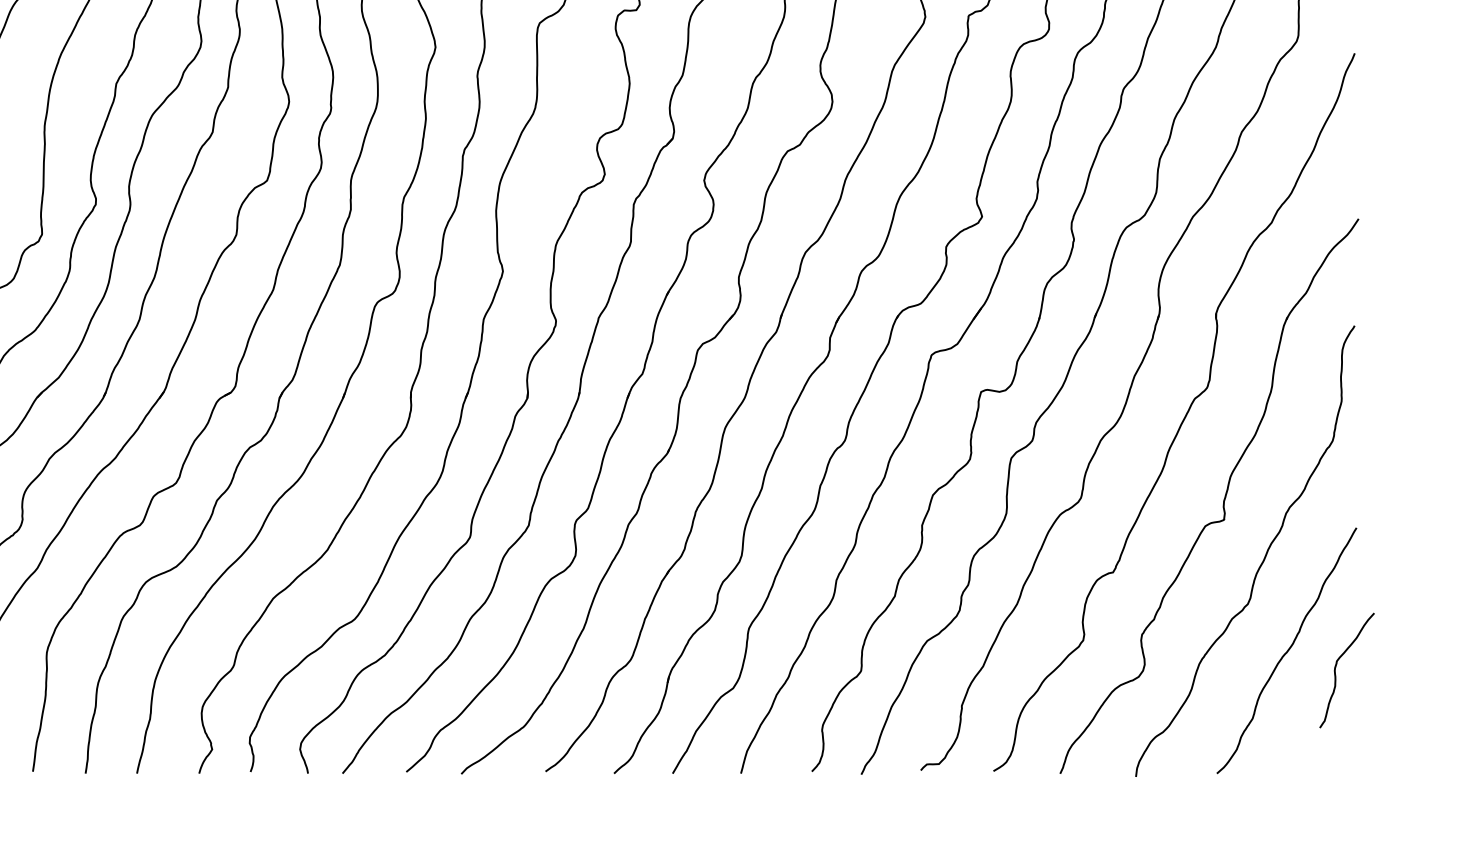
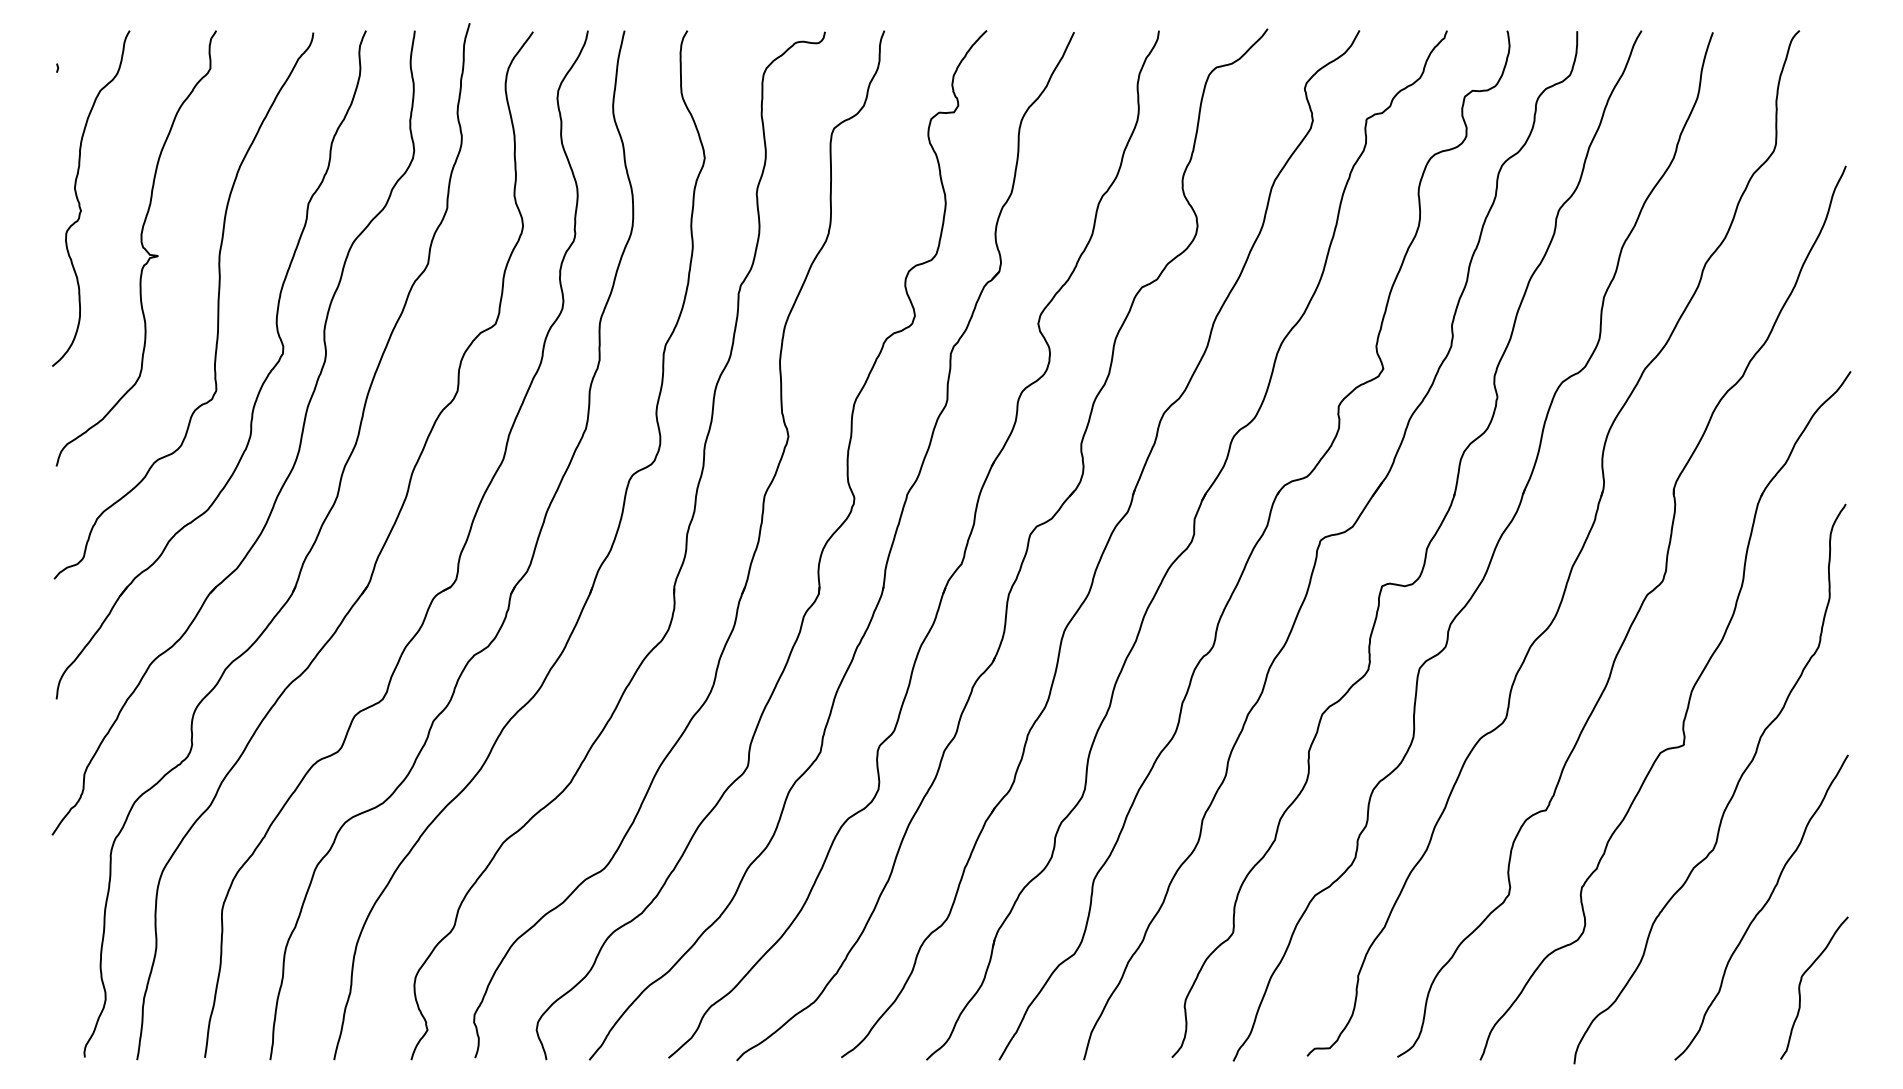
curve: (1336, 665) -> (1801, 982), moved

